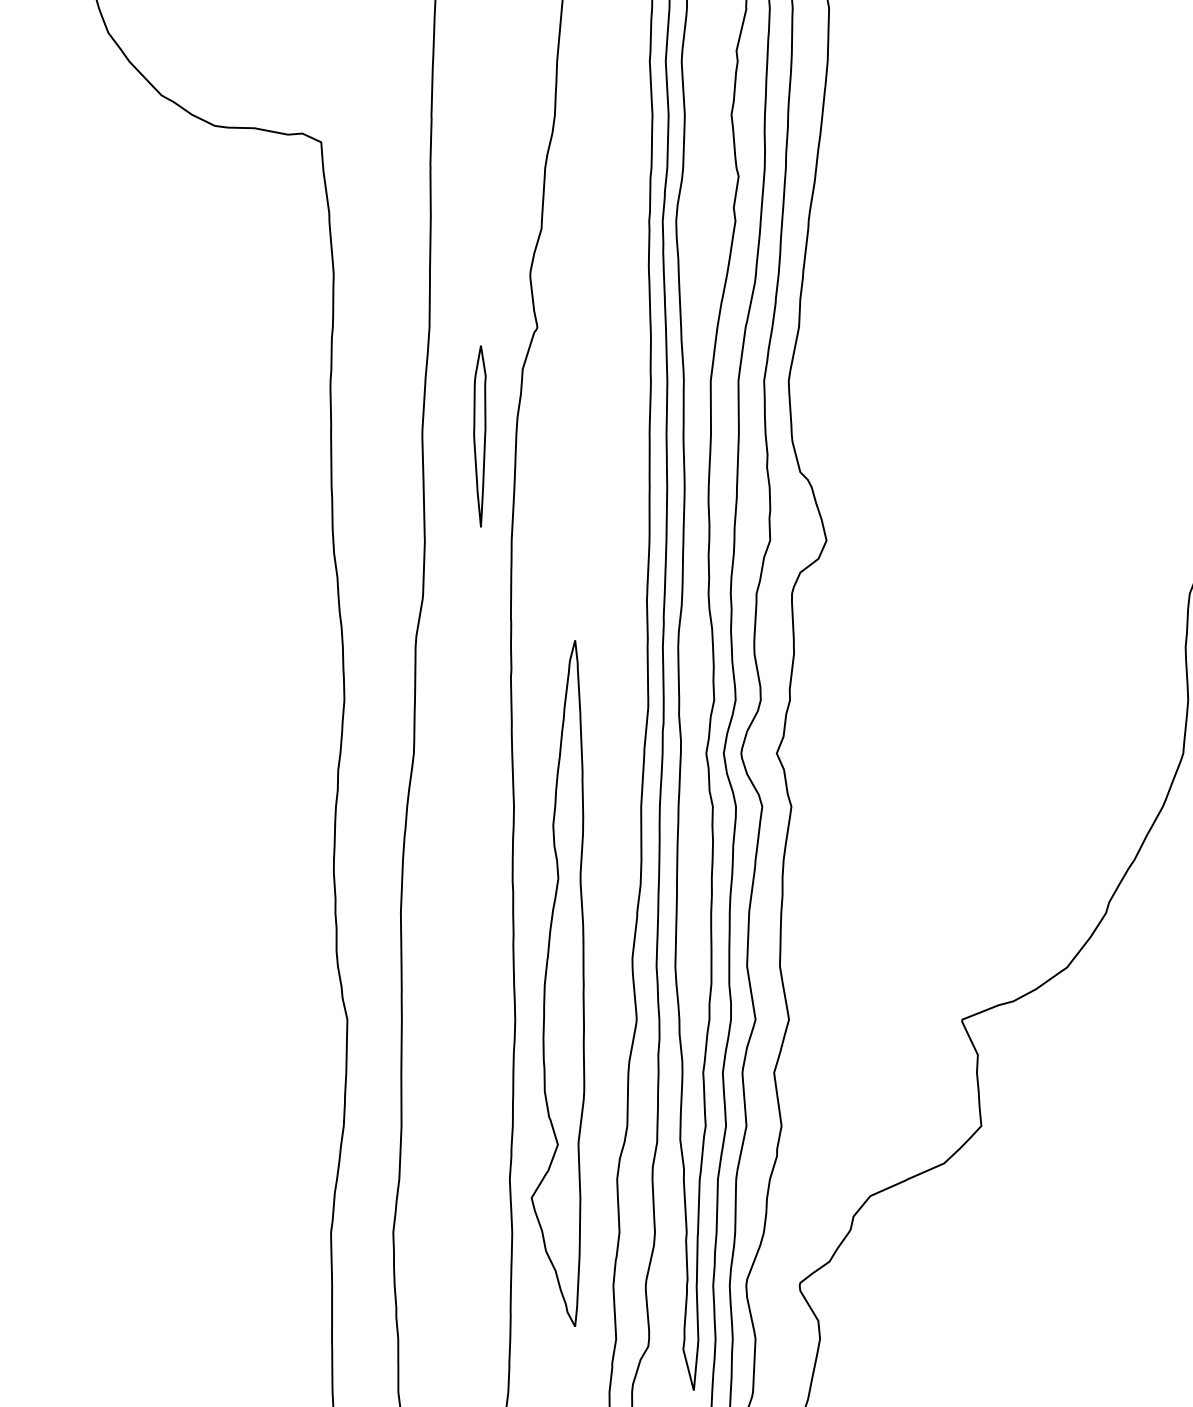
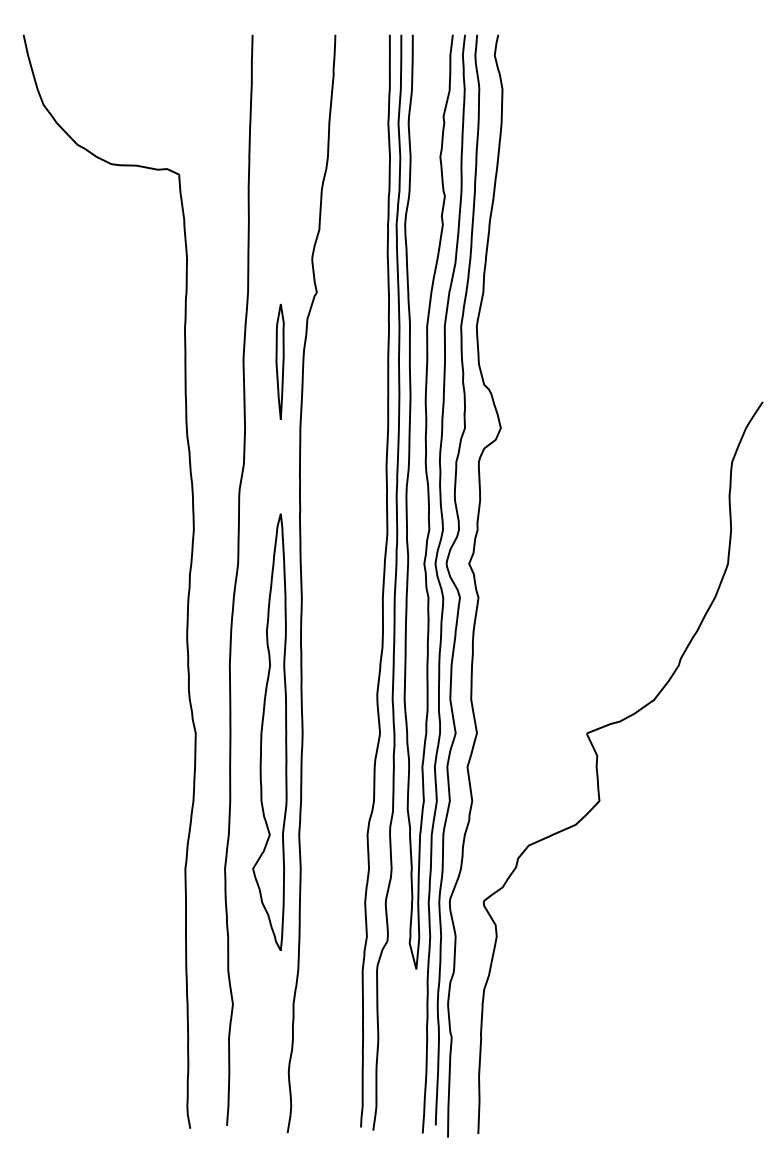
part: (557, 982) -> (269, 731), moved

